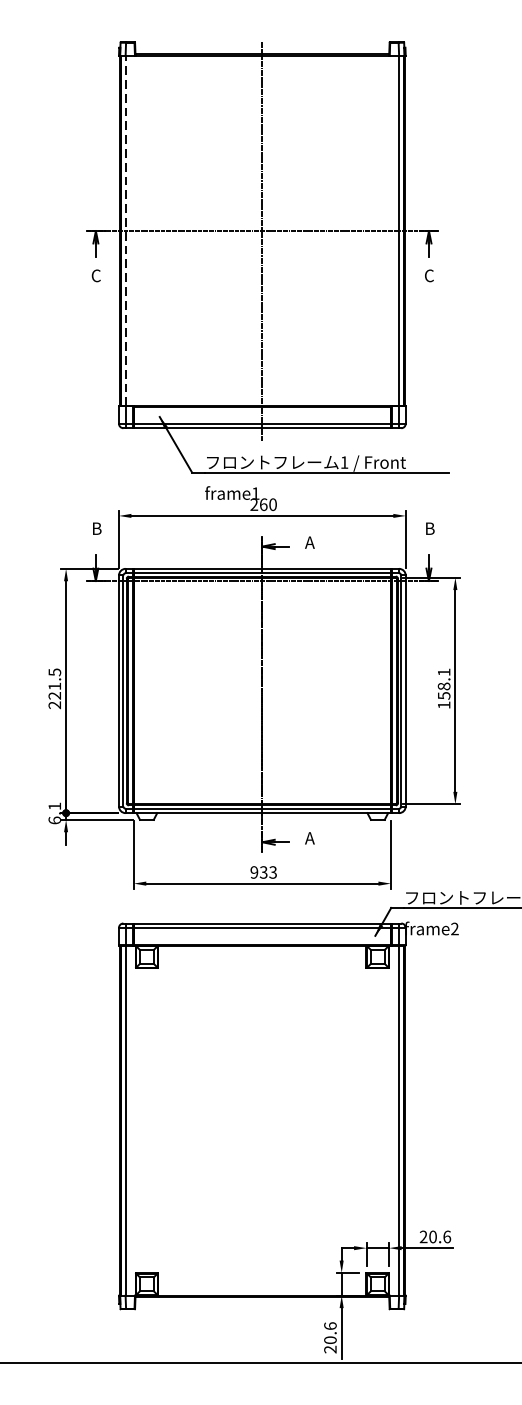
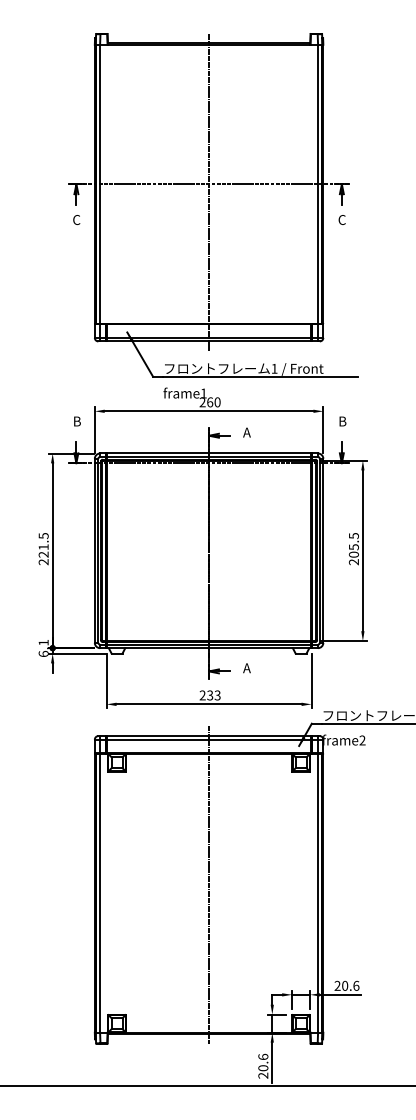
line: (126, 231) -> (100, 184), dashed -> solid
text: (443, 689) -> (353, 549), 158.1 -> 205.5
text: (254, 872) -> (202, 695), 933 -> 233
line: (262, 1109) -> (209, 884), added

